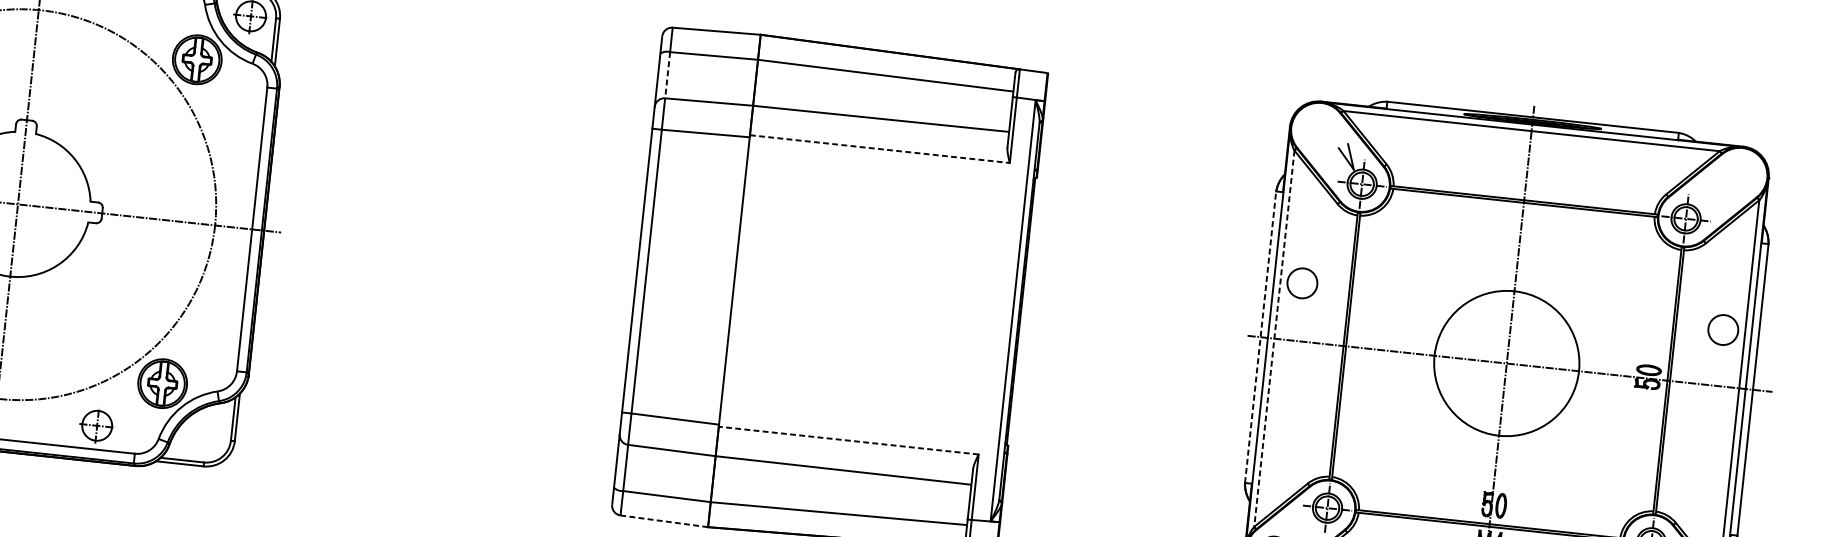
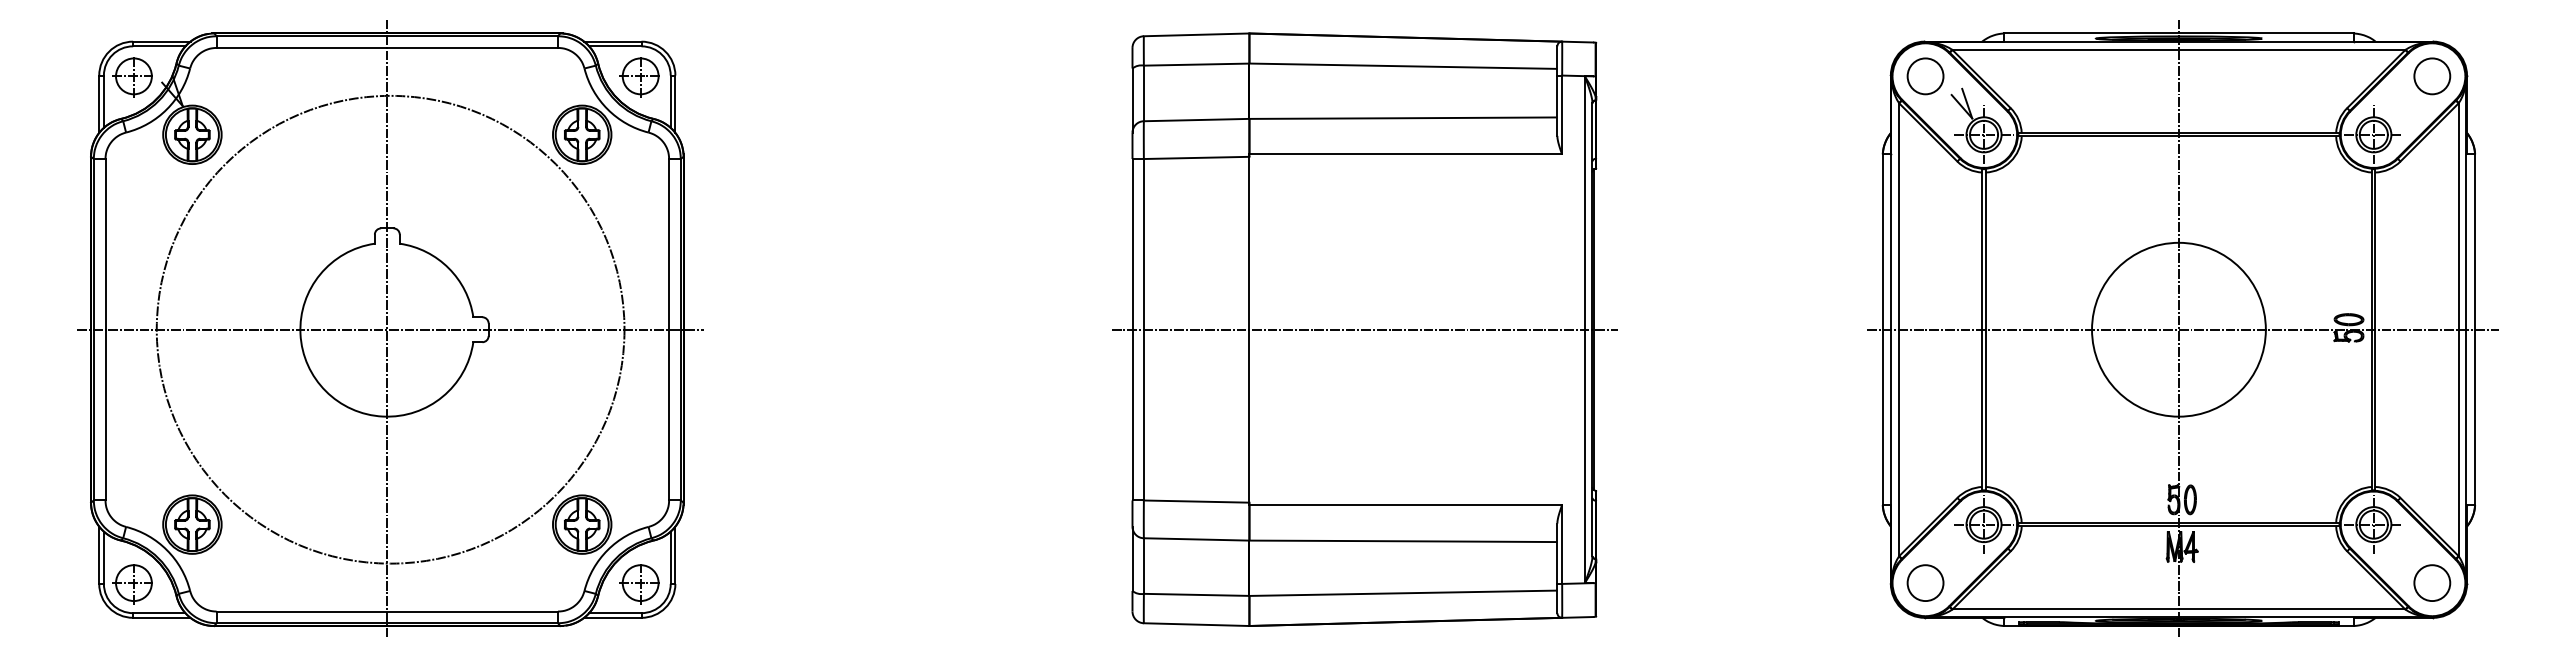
line: (667, 75) -> (1143, 93), dashed -> solid
line: (880, 149) -> (1406, 154), dashed -> solid
circle: (1302, 283) -> (1925, 76), moved
line: (830, 290) -> (1364, 329), added
circle: (1723, 330) -> (2432, 76), moved
line: (1260, 336) -> (1882, 329), dashed -> solid
line: (1274, 339) -> (1899, 330), dashed -> solid
part: (96, 426) -> (639, 584), moved
line: (848, 440) -> (1405, 505), dashed -> solid
line: (664, 521) -> (1196, 624), dashed -> solid

